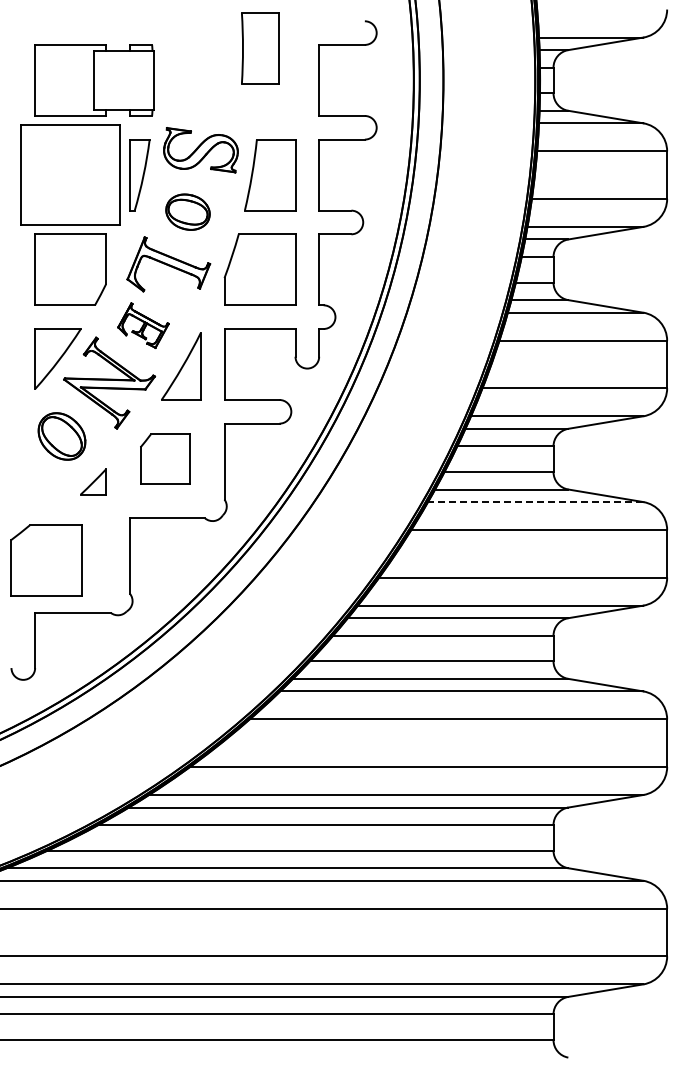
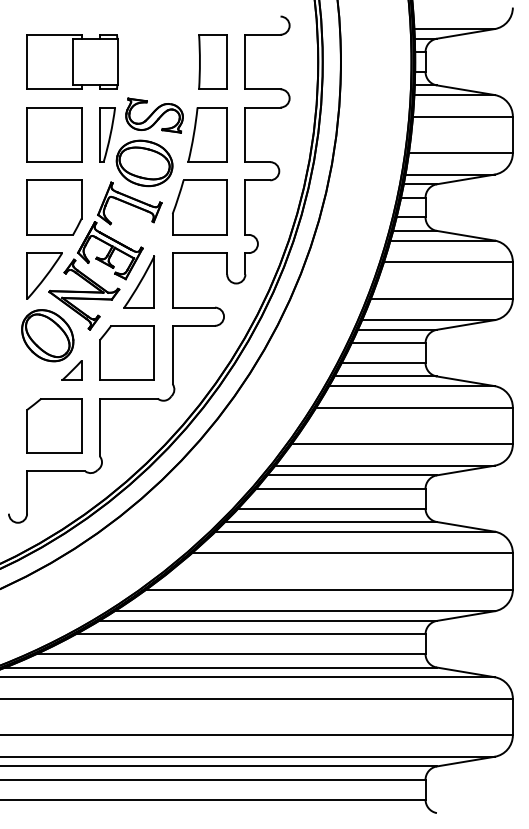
part: (260, 48) -> (213, 62), moved
part: (70, 175) -> (54, 135), size x0.71
part: (187, 211) -> (144, 162), size x1.67
part: (143, 325) -> (110, 250), size x1.67
part: (61, 436) -> (47, 335), size x1.43
part: (165, 459) -> (127, 353), size x1.43
line: (535, 502) -> (411, 386), dashed -> solid
part: (46, 560) -> (54, 425), moved

